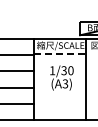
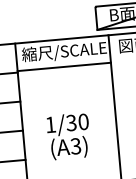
line: (60, 54) -> (65, 67), dashed -> solid
text: (61, 77) -> (67, 135), moved

